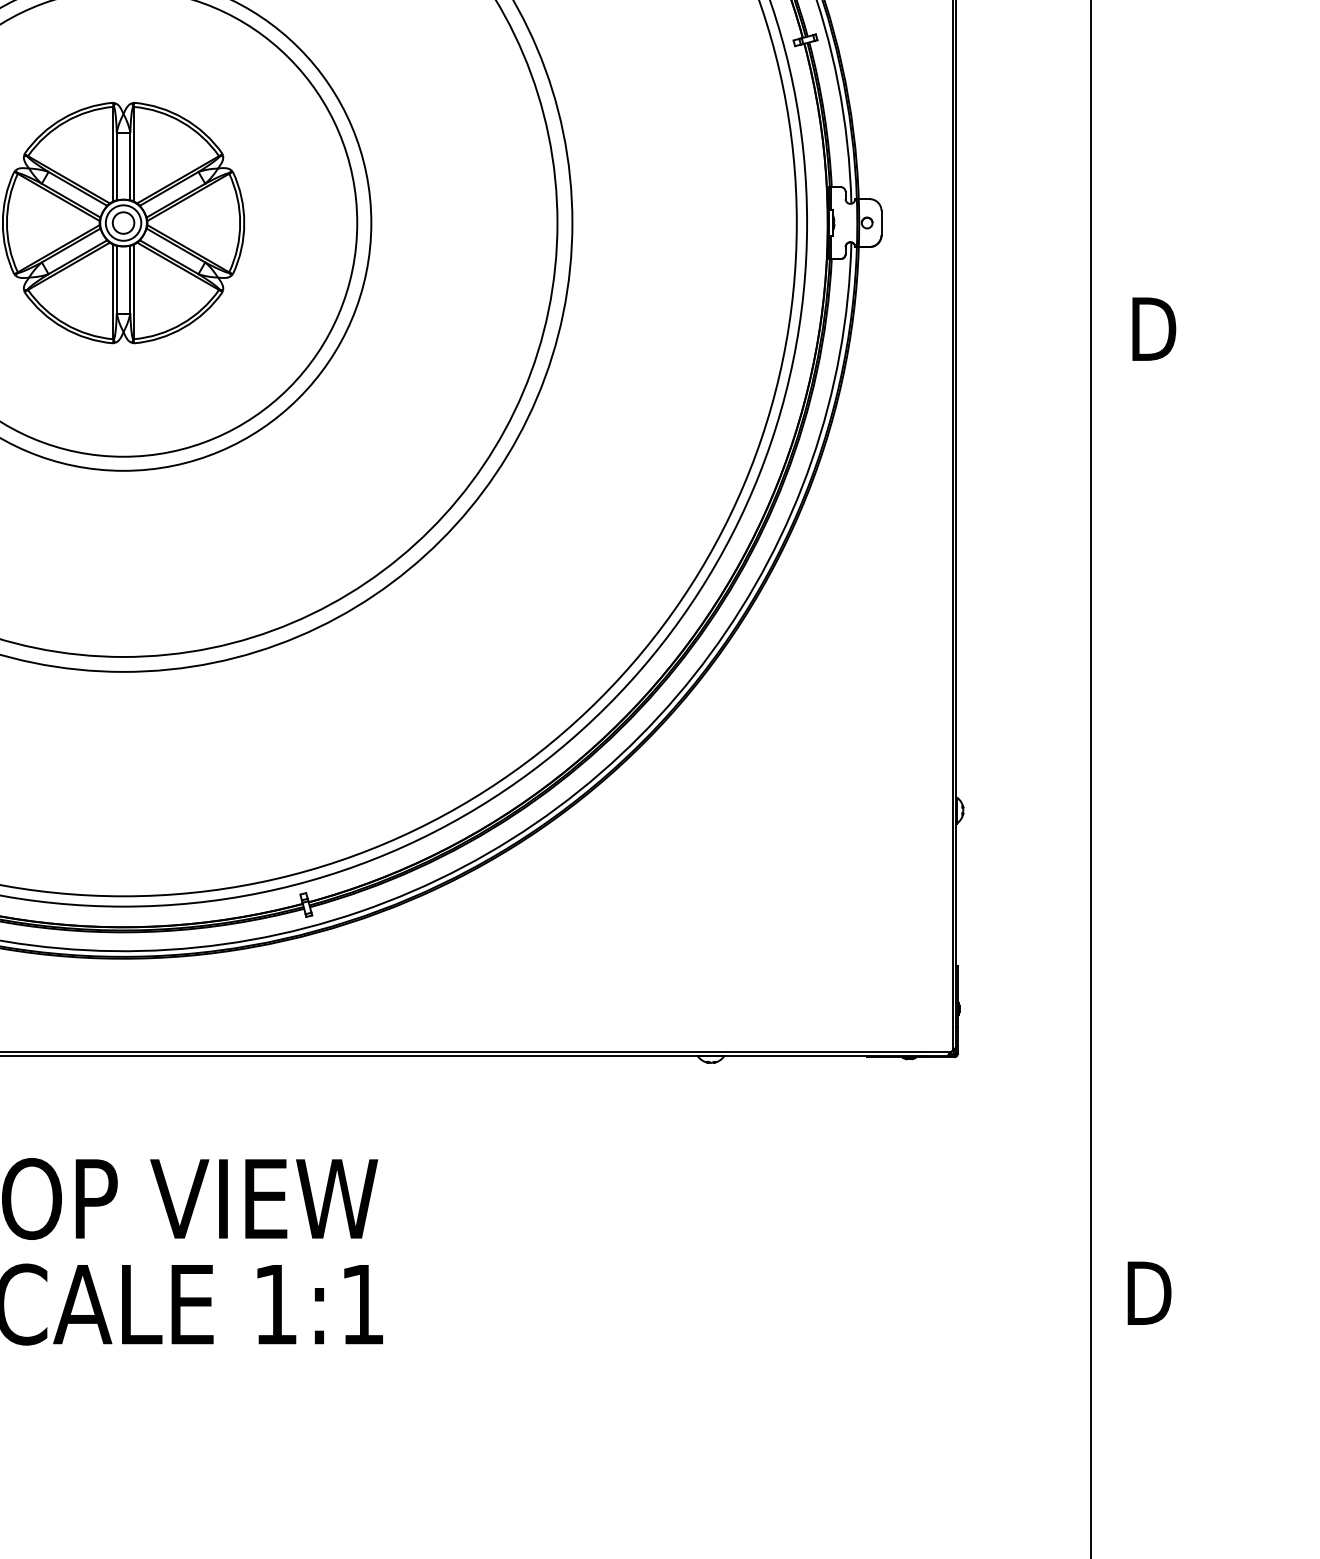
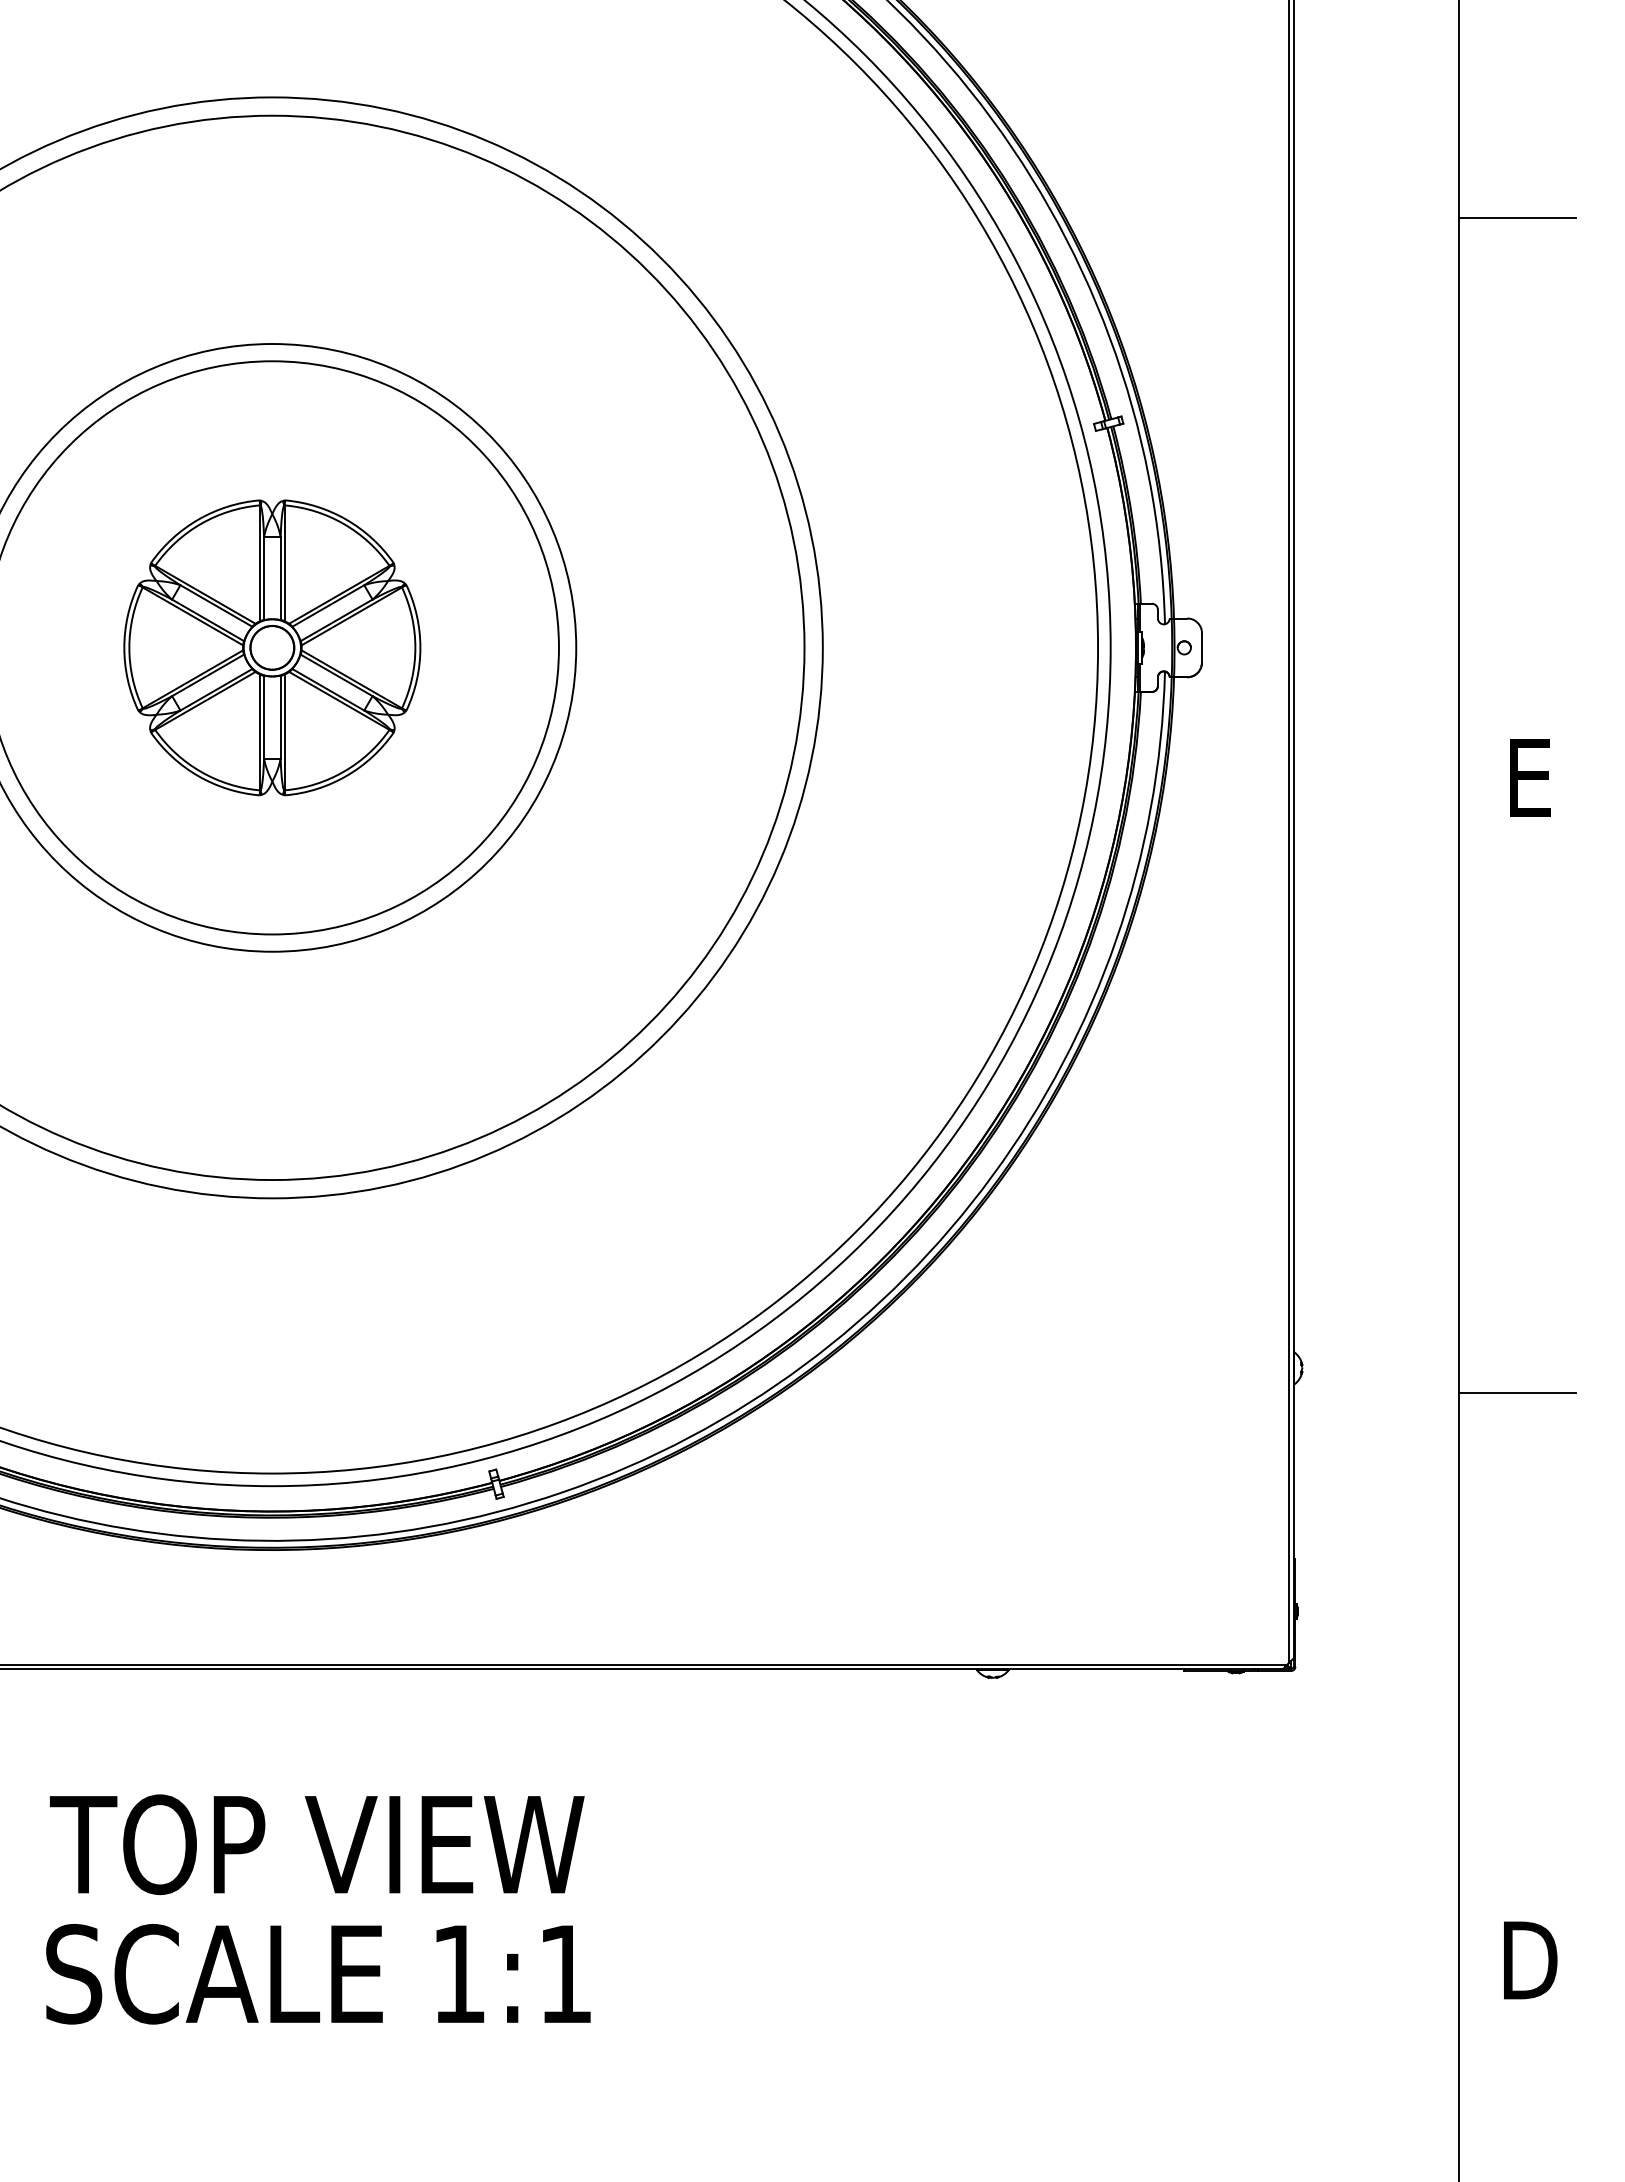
circle: (123, 222) -> (272, 647), size x1.67
text: (1154, 328) -> (1536, 777), D -> E
line: (1138, 830) -> (1517, 1392), added

